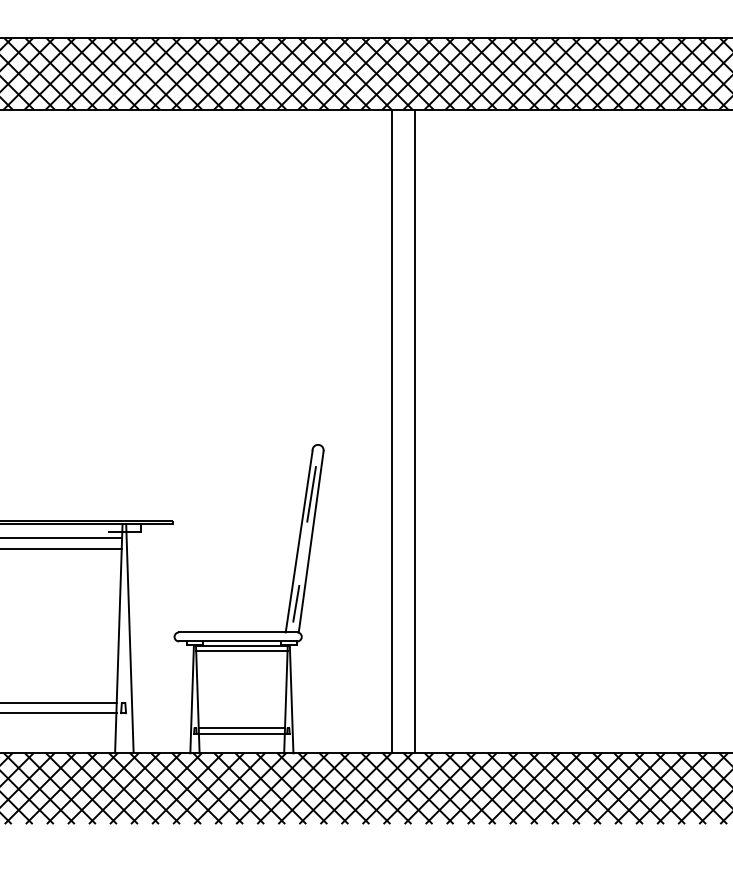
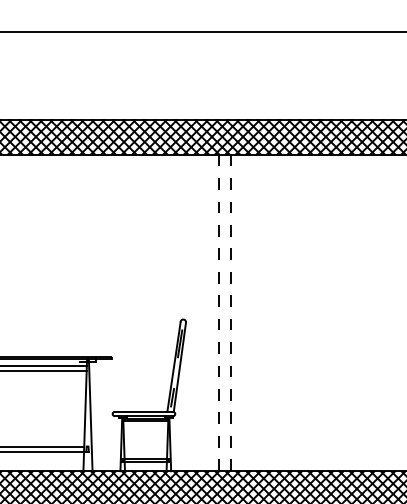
line: (416, 430) -> (231, 312), solid -> dashed
line: (391, 432) -> (219, 313), solid -> dashed

